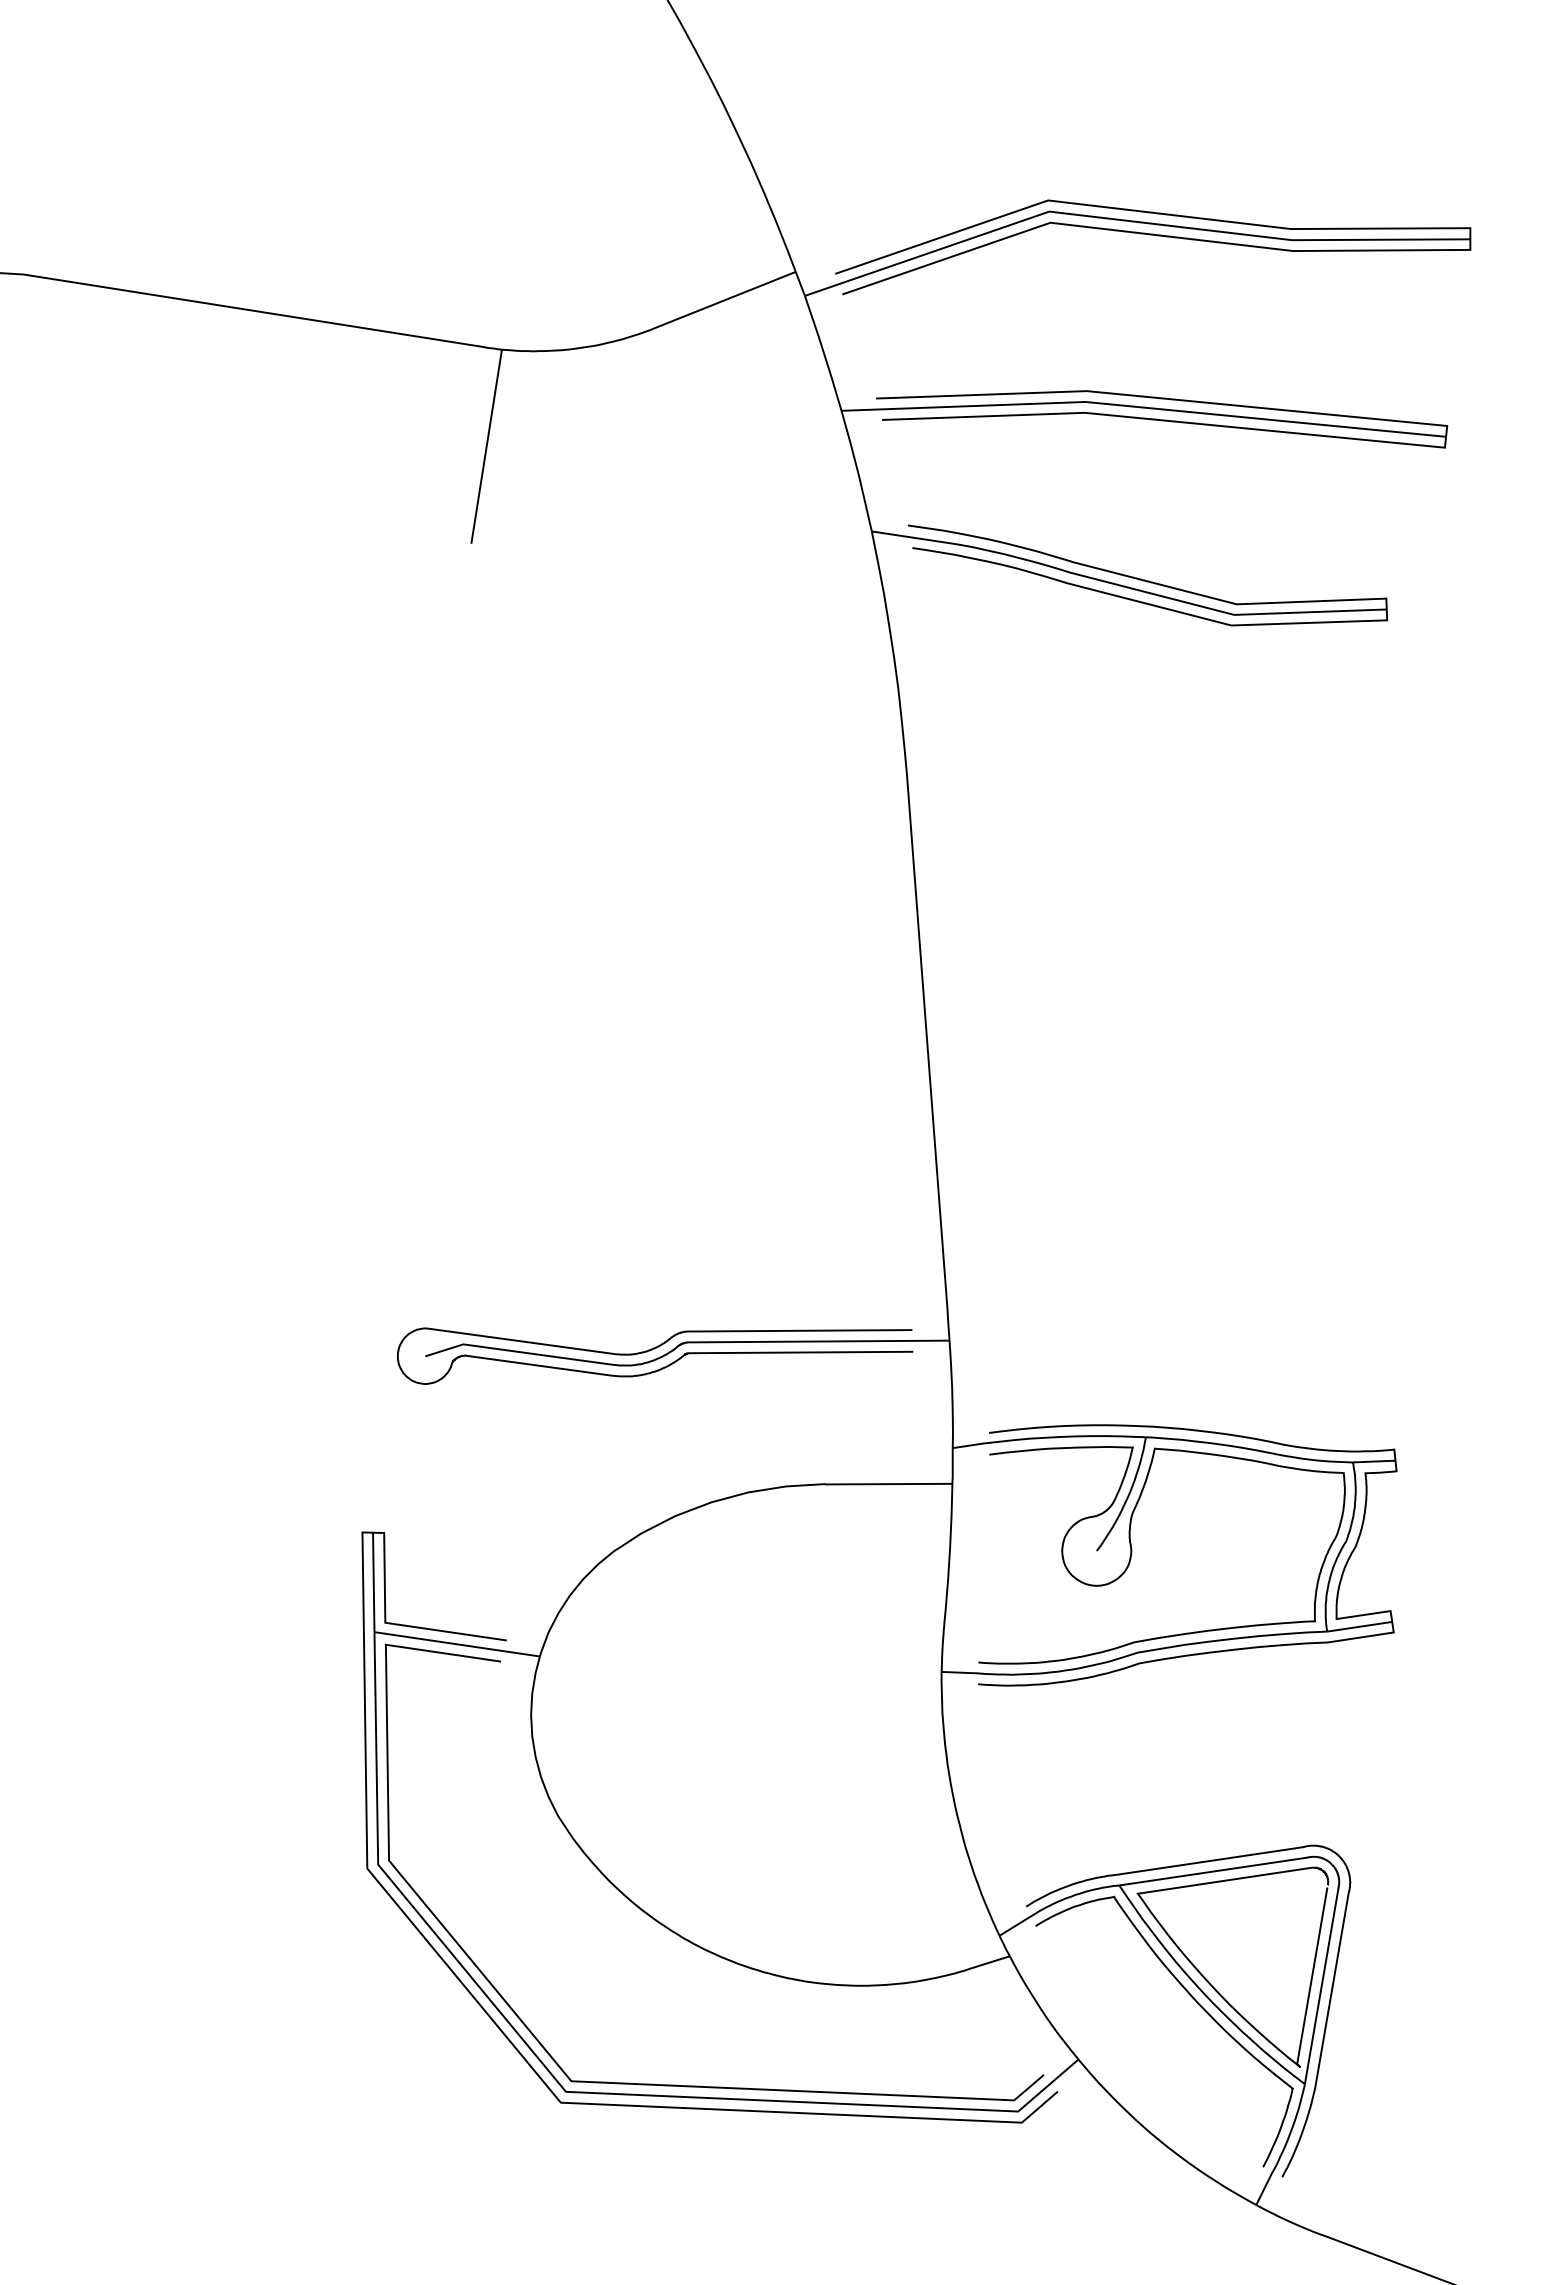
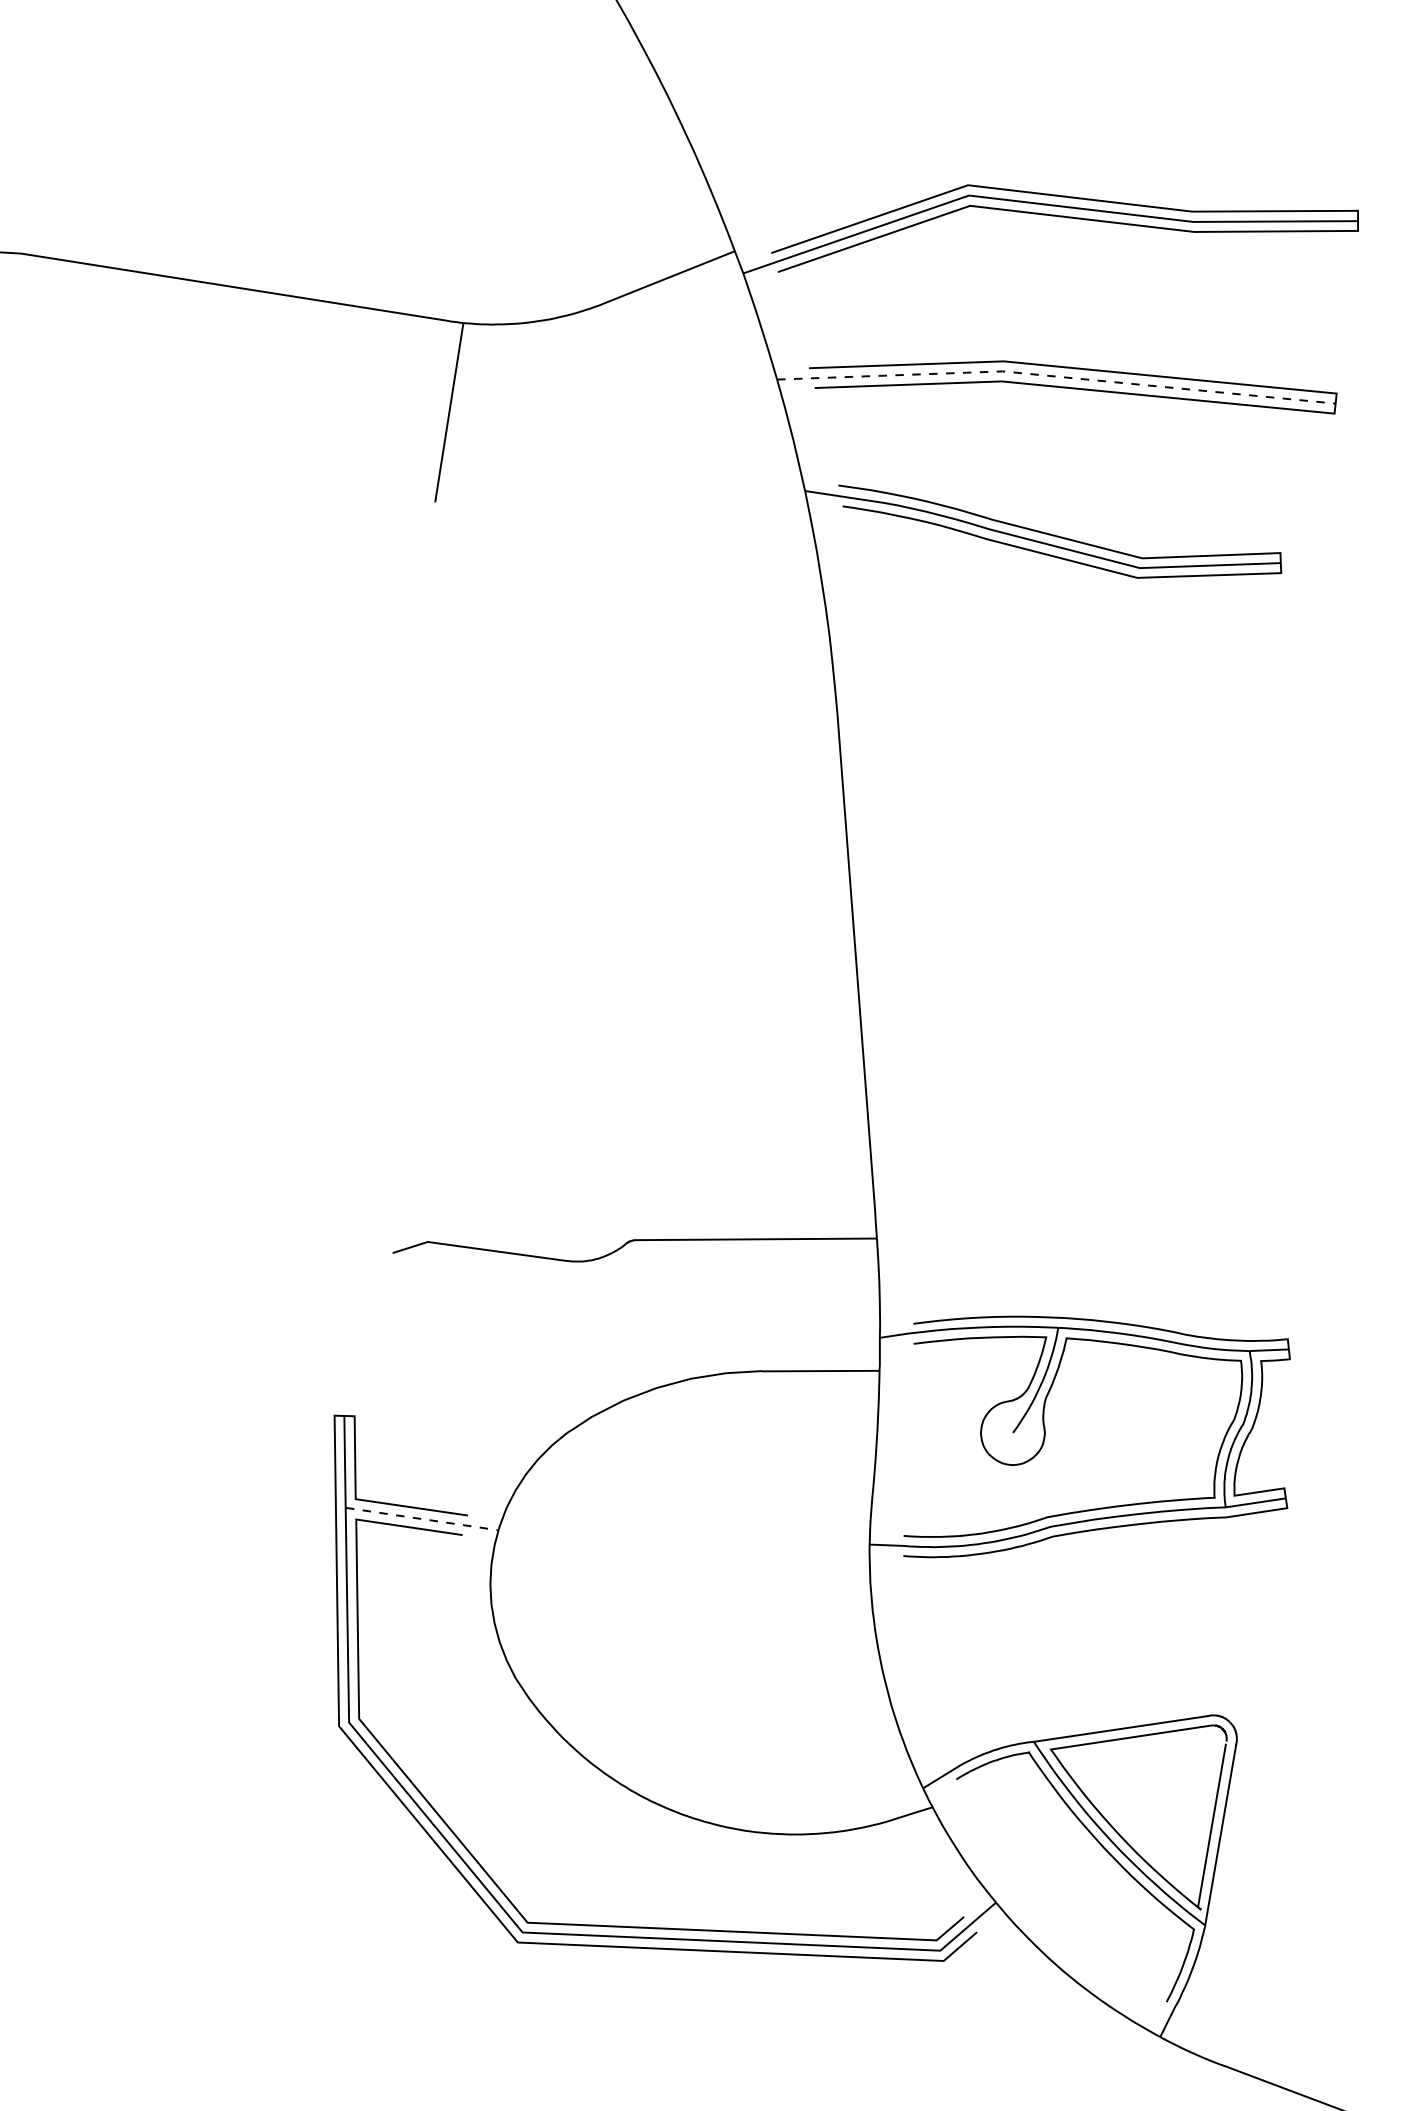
line: (1144, 407) -> (1057, 376), solid -> dashed
curve: (652, 1350) -> (602, 1247), removed
line: (457, 1644) -> (422, 1519), solid -> dashed
curve: (1323, 2032) -> (1222, 1877), removed

